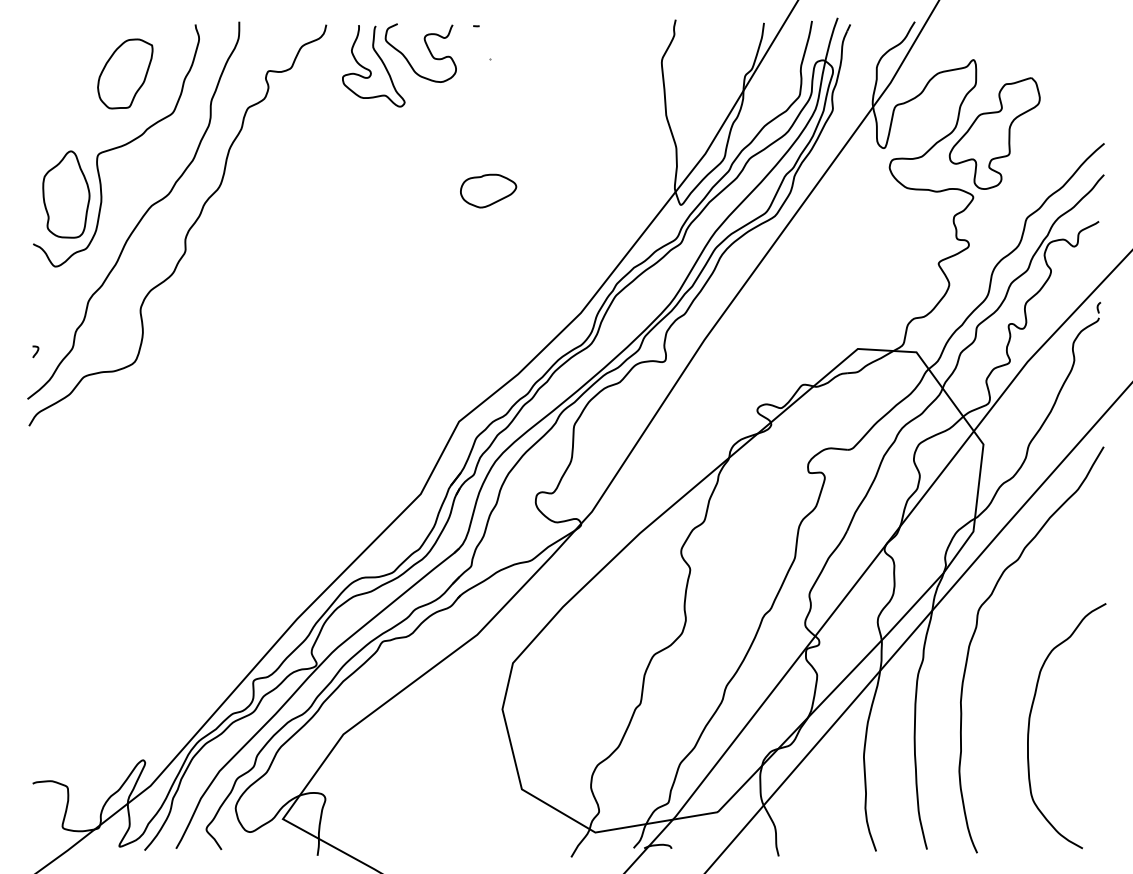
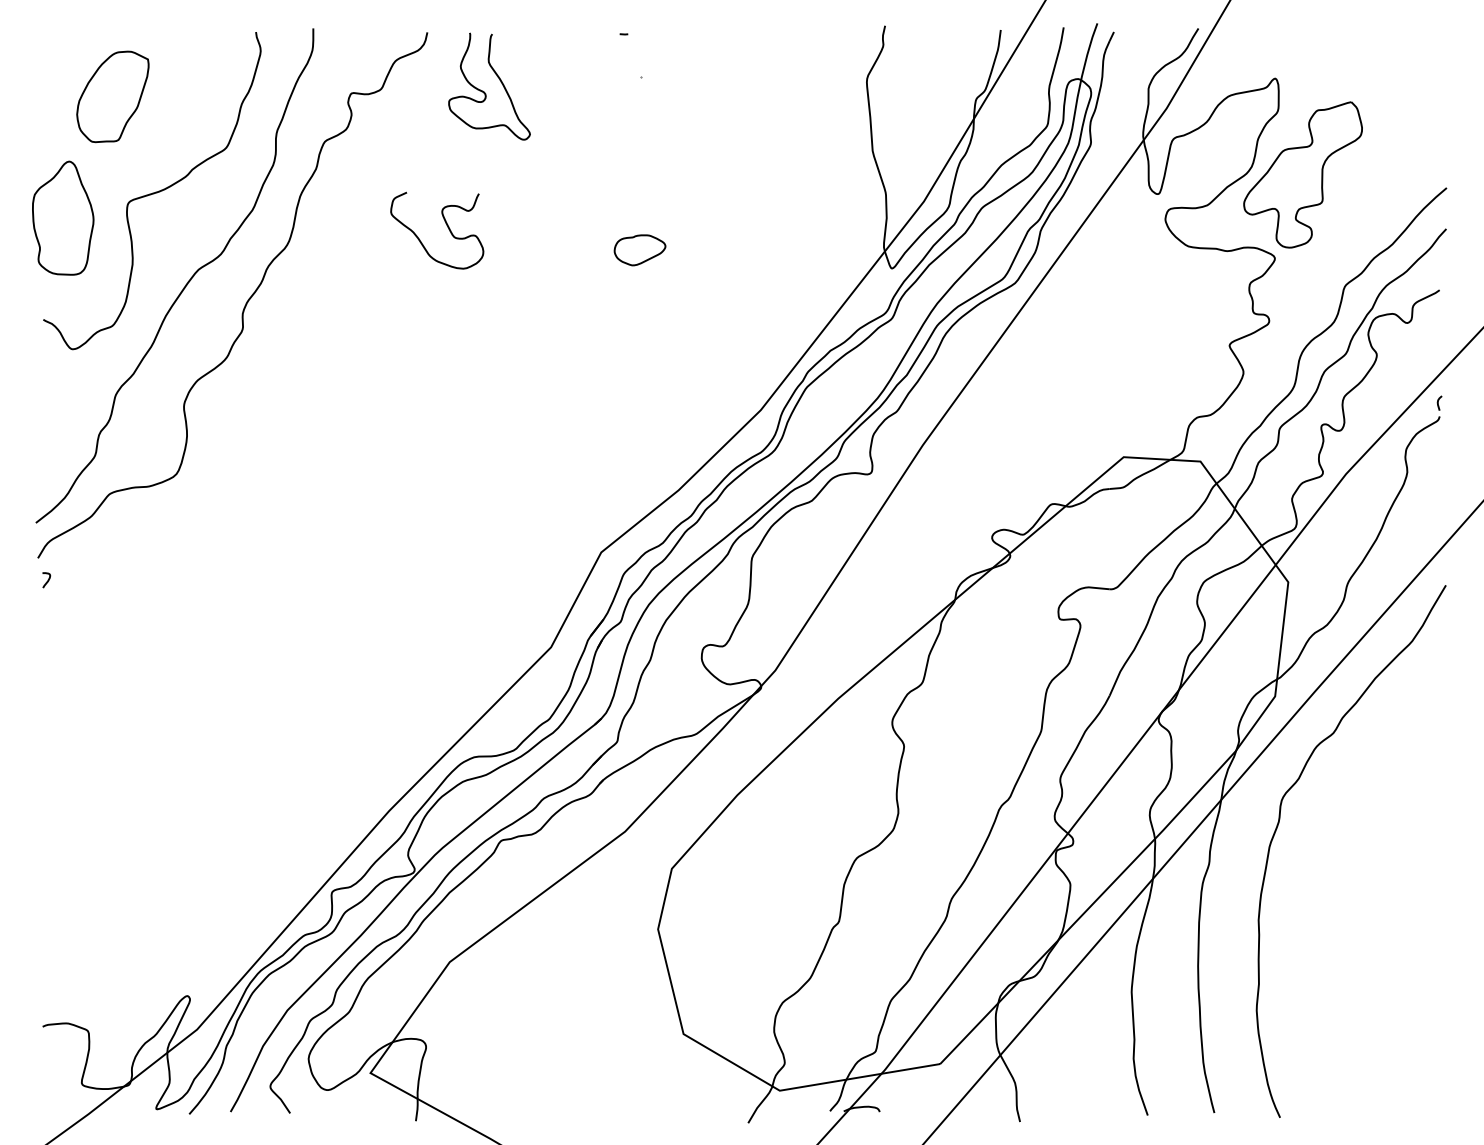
curve: (427, 48) -> (445, 224), moved
part: (125, 73) -> (113, 96), moved
part: (488, 190) -> (639, 249), size x0.7
part: (66, 194) -> (63, 218), moved
curve: (36, 351) -> (47, 579), moved
curve: (1030, 721) -> (1349, 945), removed

